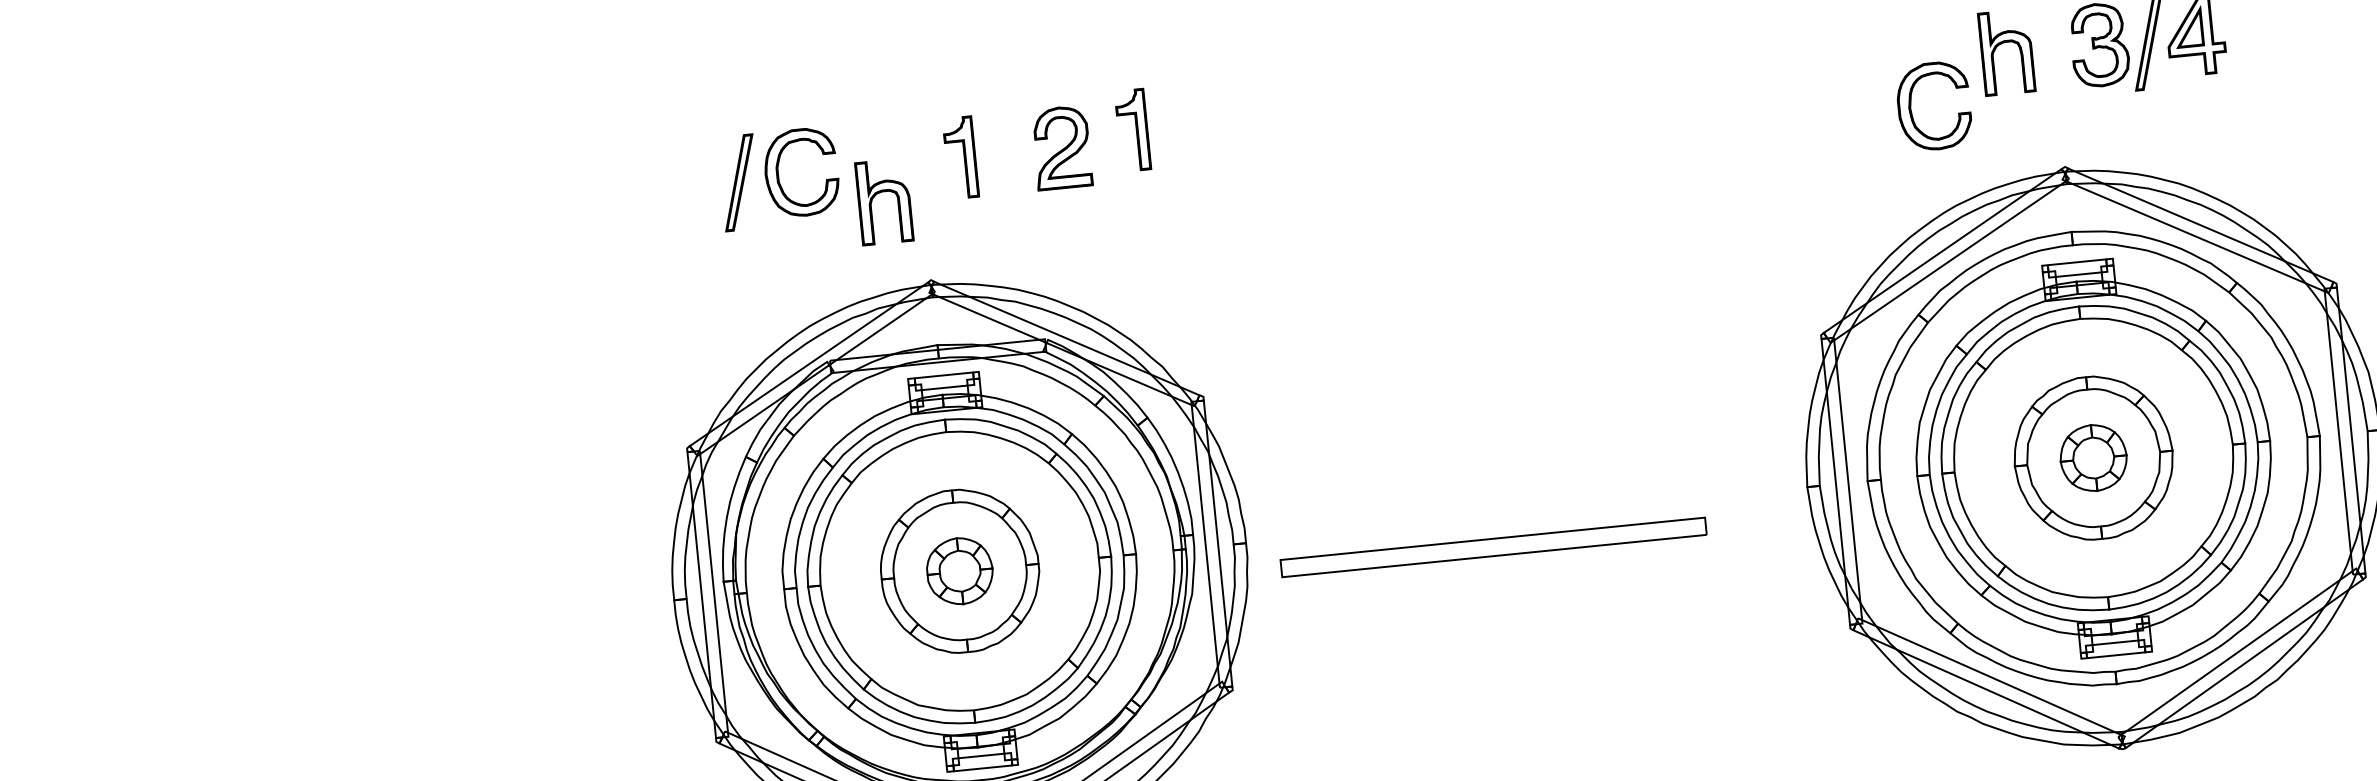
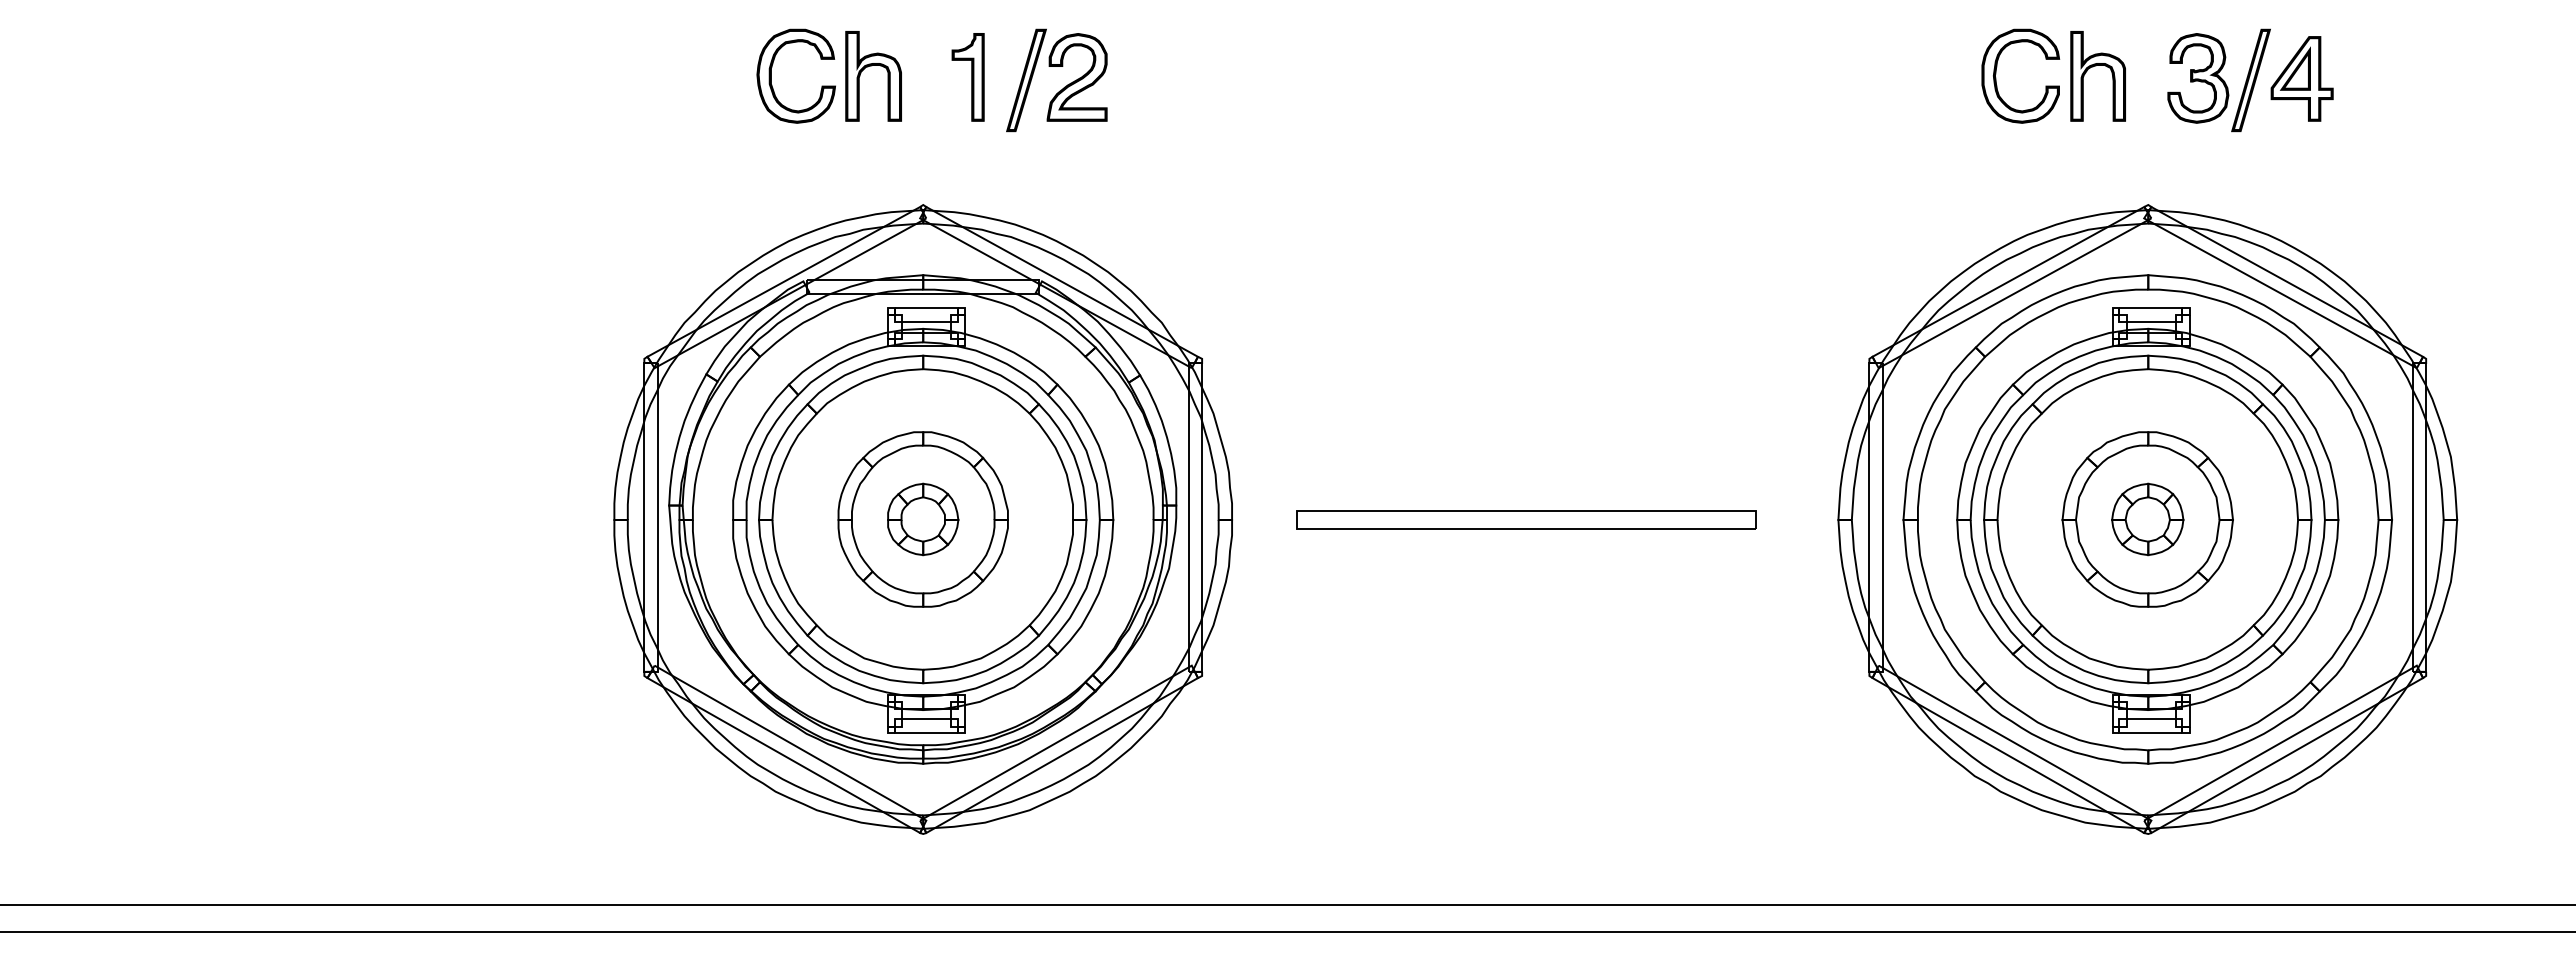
part: (1911, 106) -> (1996, 74), moved
part: (1132, 130) -> (1154, 66), removed
part: (739, 182) -> (1026, 80), moved
part: (881, 192) -> (871, 66), moved
part: (1493, 546) -> (1526, 519), moved

